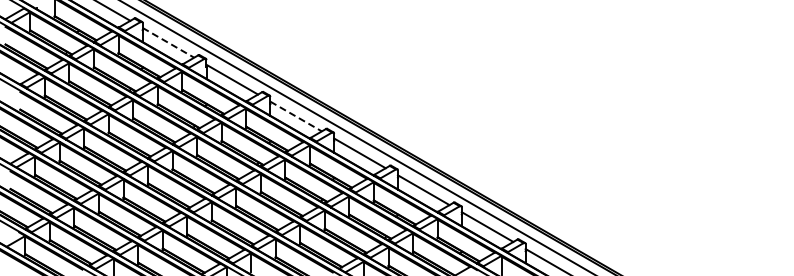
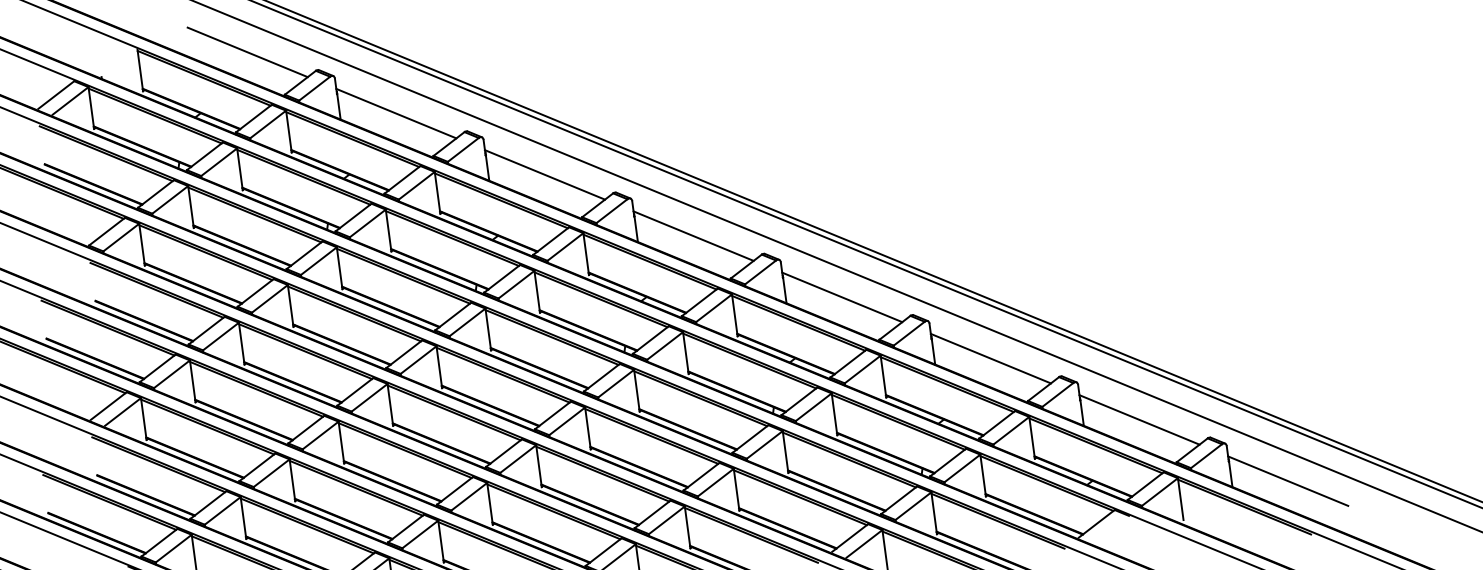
line: (168, 42) -> (396, 112), dashed -> solid
line: (296, 116) -> (694, 235), dashed -> solid

